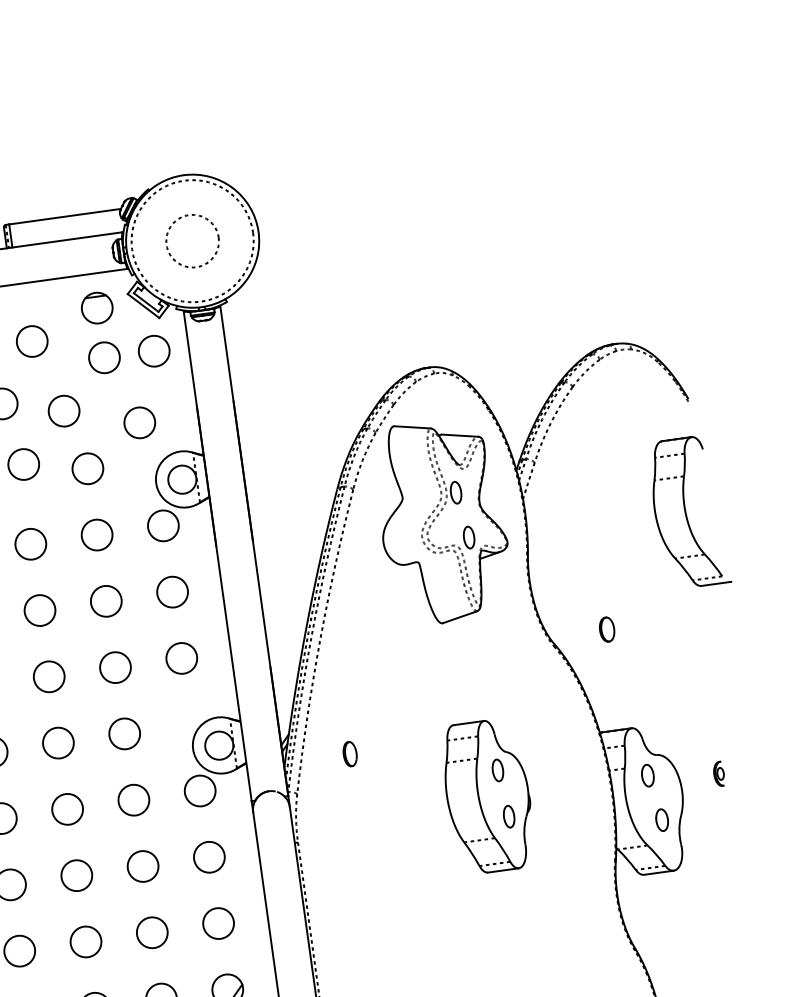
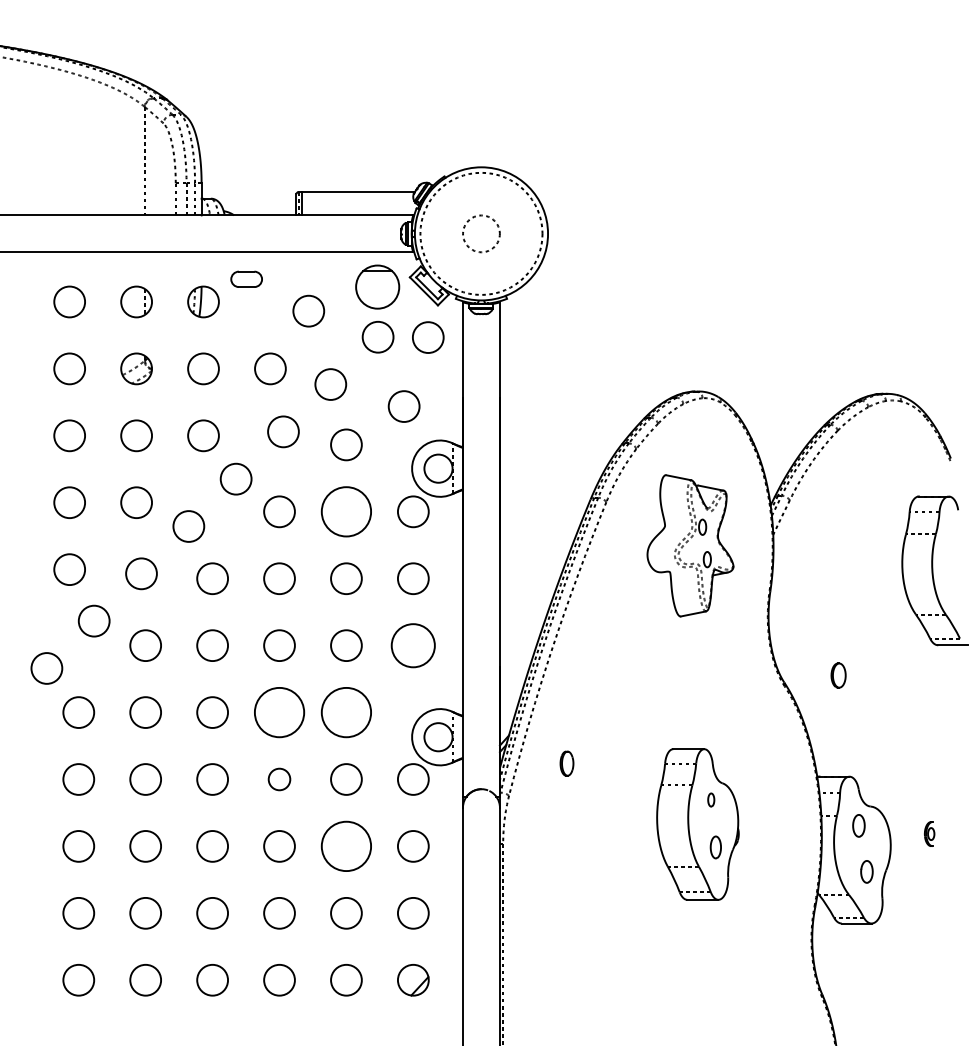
circle: (192, 240) -> (481, 233), size x0.7
part: (96, 307) -> (377, 286), size x1.4
part: (442, 521) -> (690, 545), size x0.7
circle: (97, 534) -> (346, 511), size x1.6
circle: (181, 658) -> (413, 645), size x1.4
circle: (124, 733) -> (346, 712), size x1.6
circle: (58, 743) -> (279, 712), size x1.6
part: (498, 769) -> (711, 799), size x0.6
circle: (67, 809) -> (279, 779), size x0.7
circle: (143, 866) -> (346, 846), size x1.6

